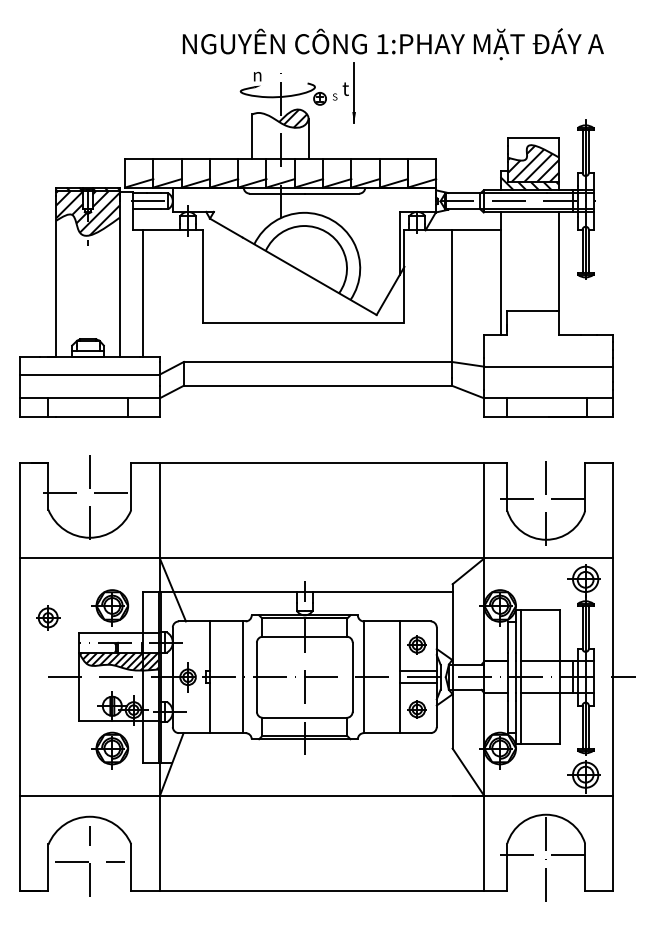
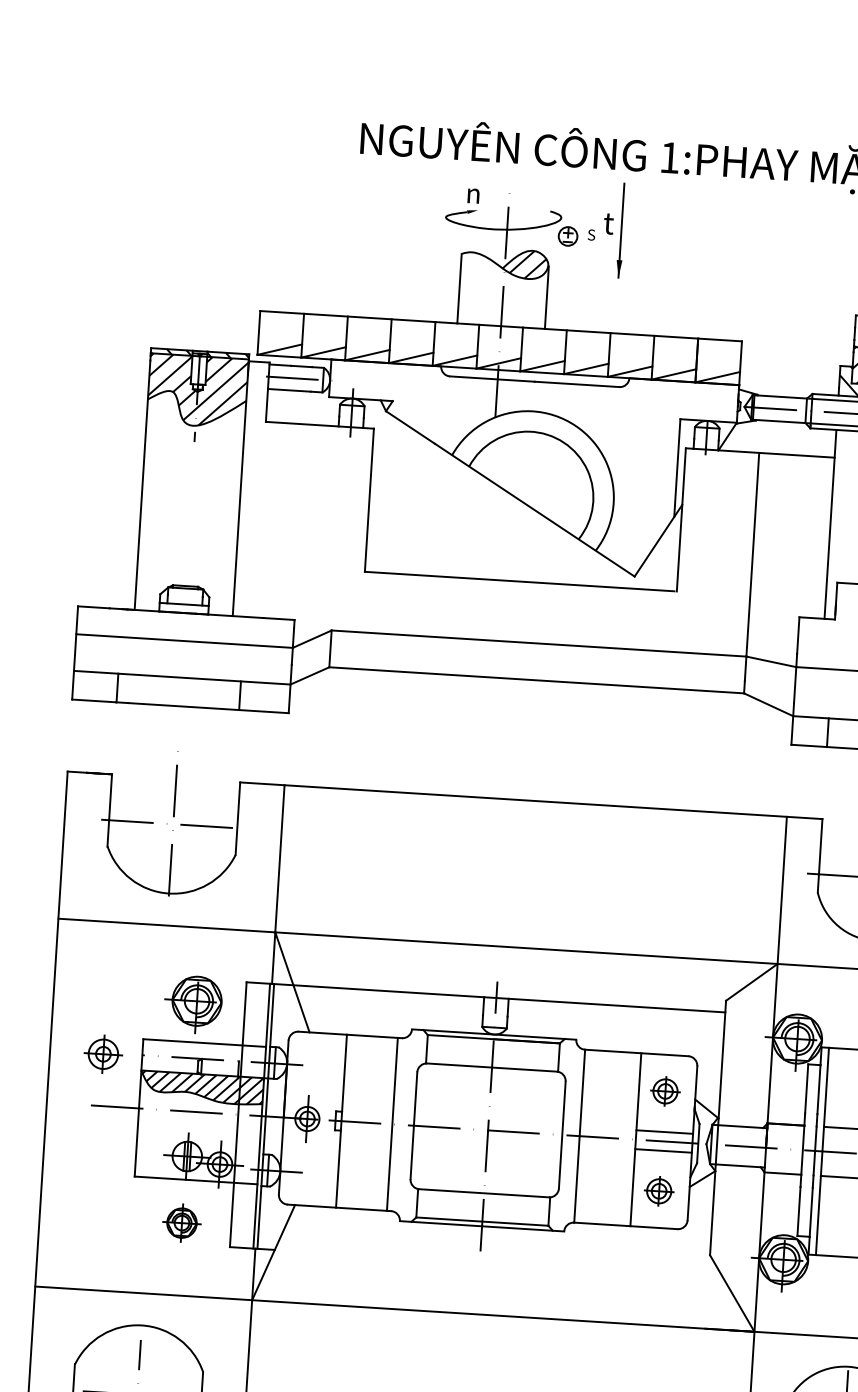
line: (143, 293) -> (275, 520), removed
part: (48, 617) -> (103, 1053), moved
part: (110, 750) -> (180, 1224), size x0.6

